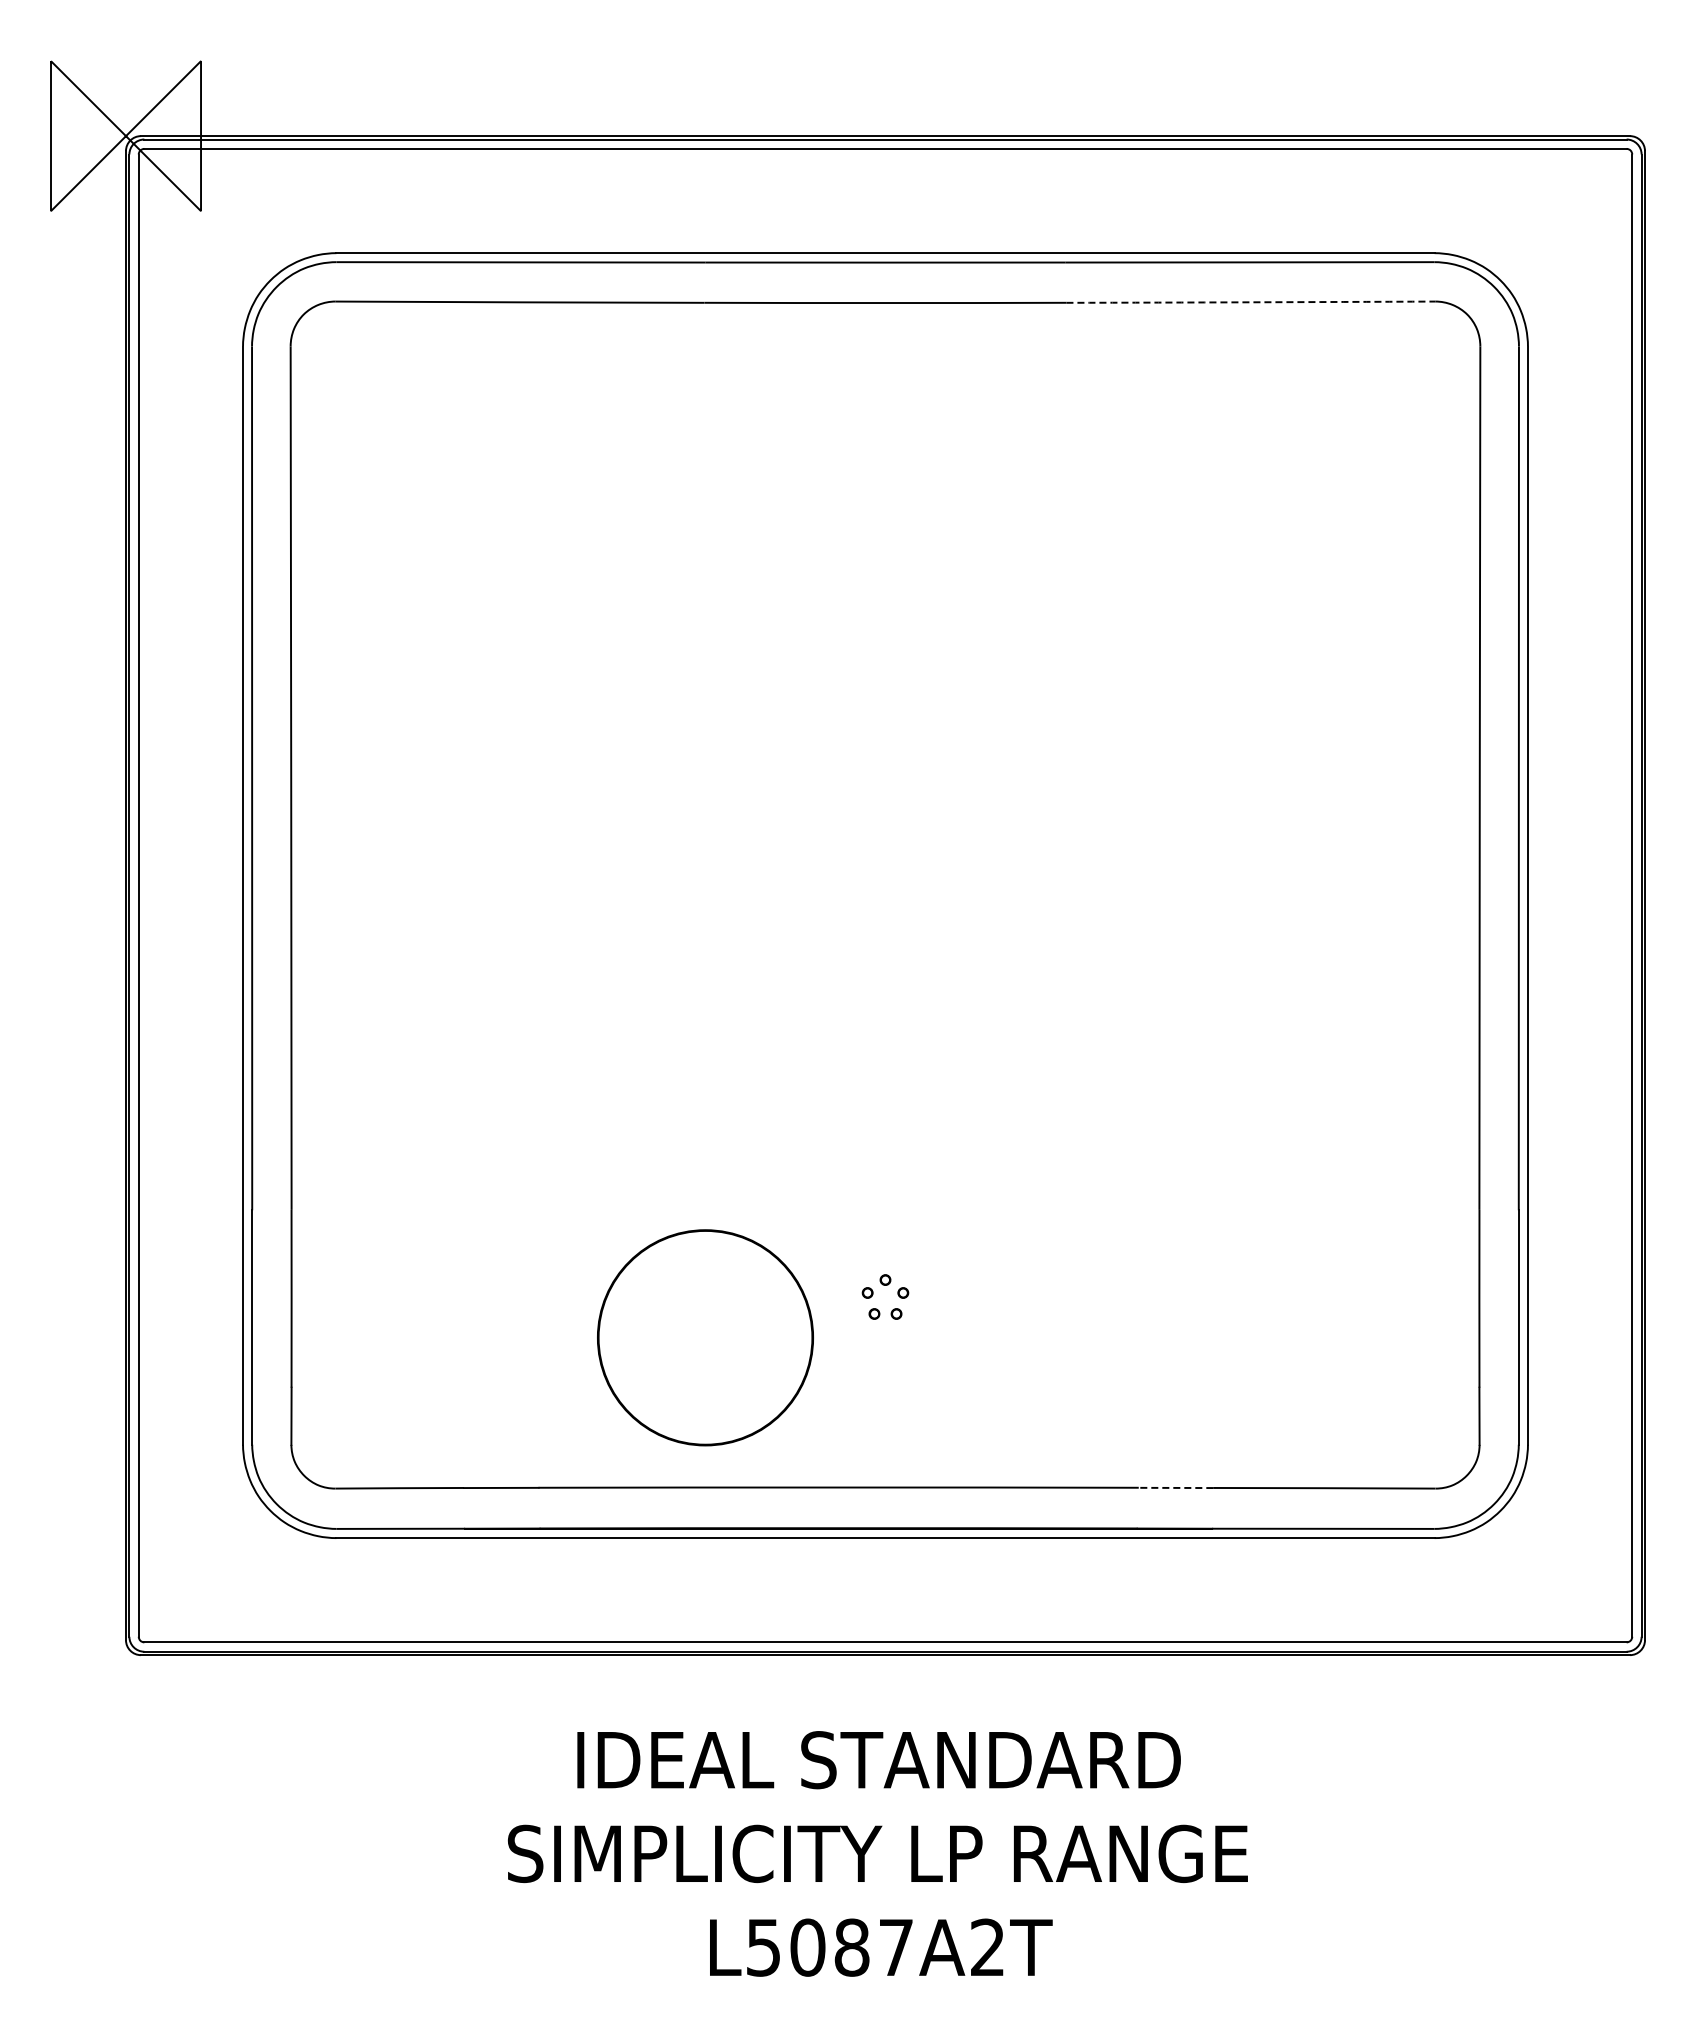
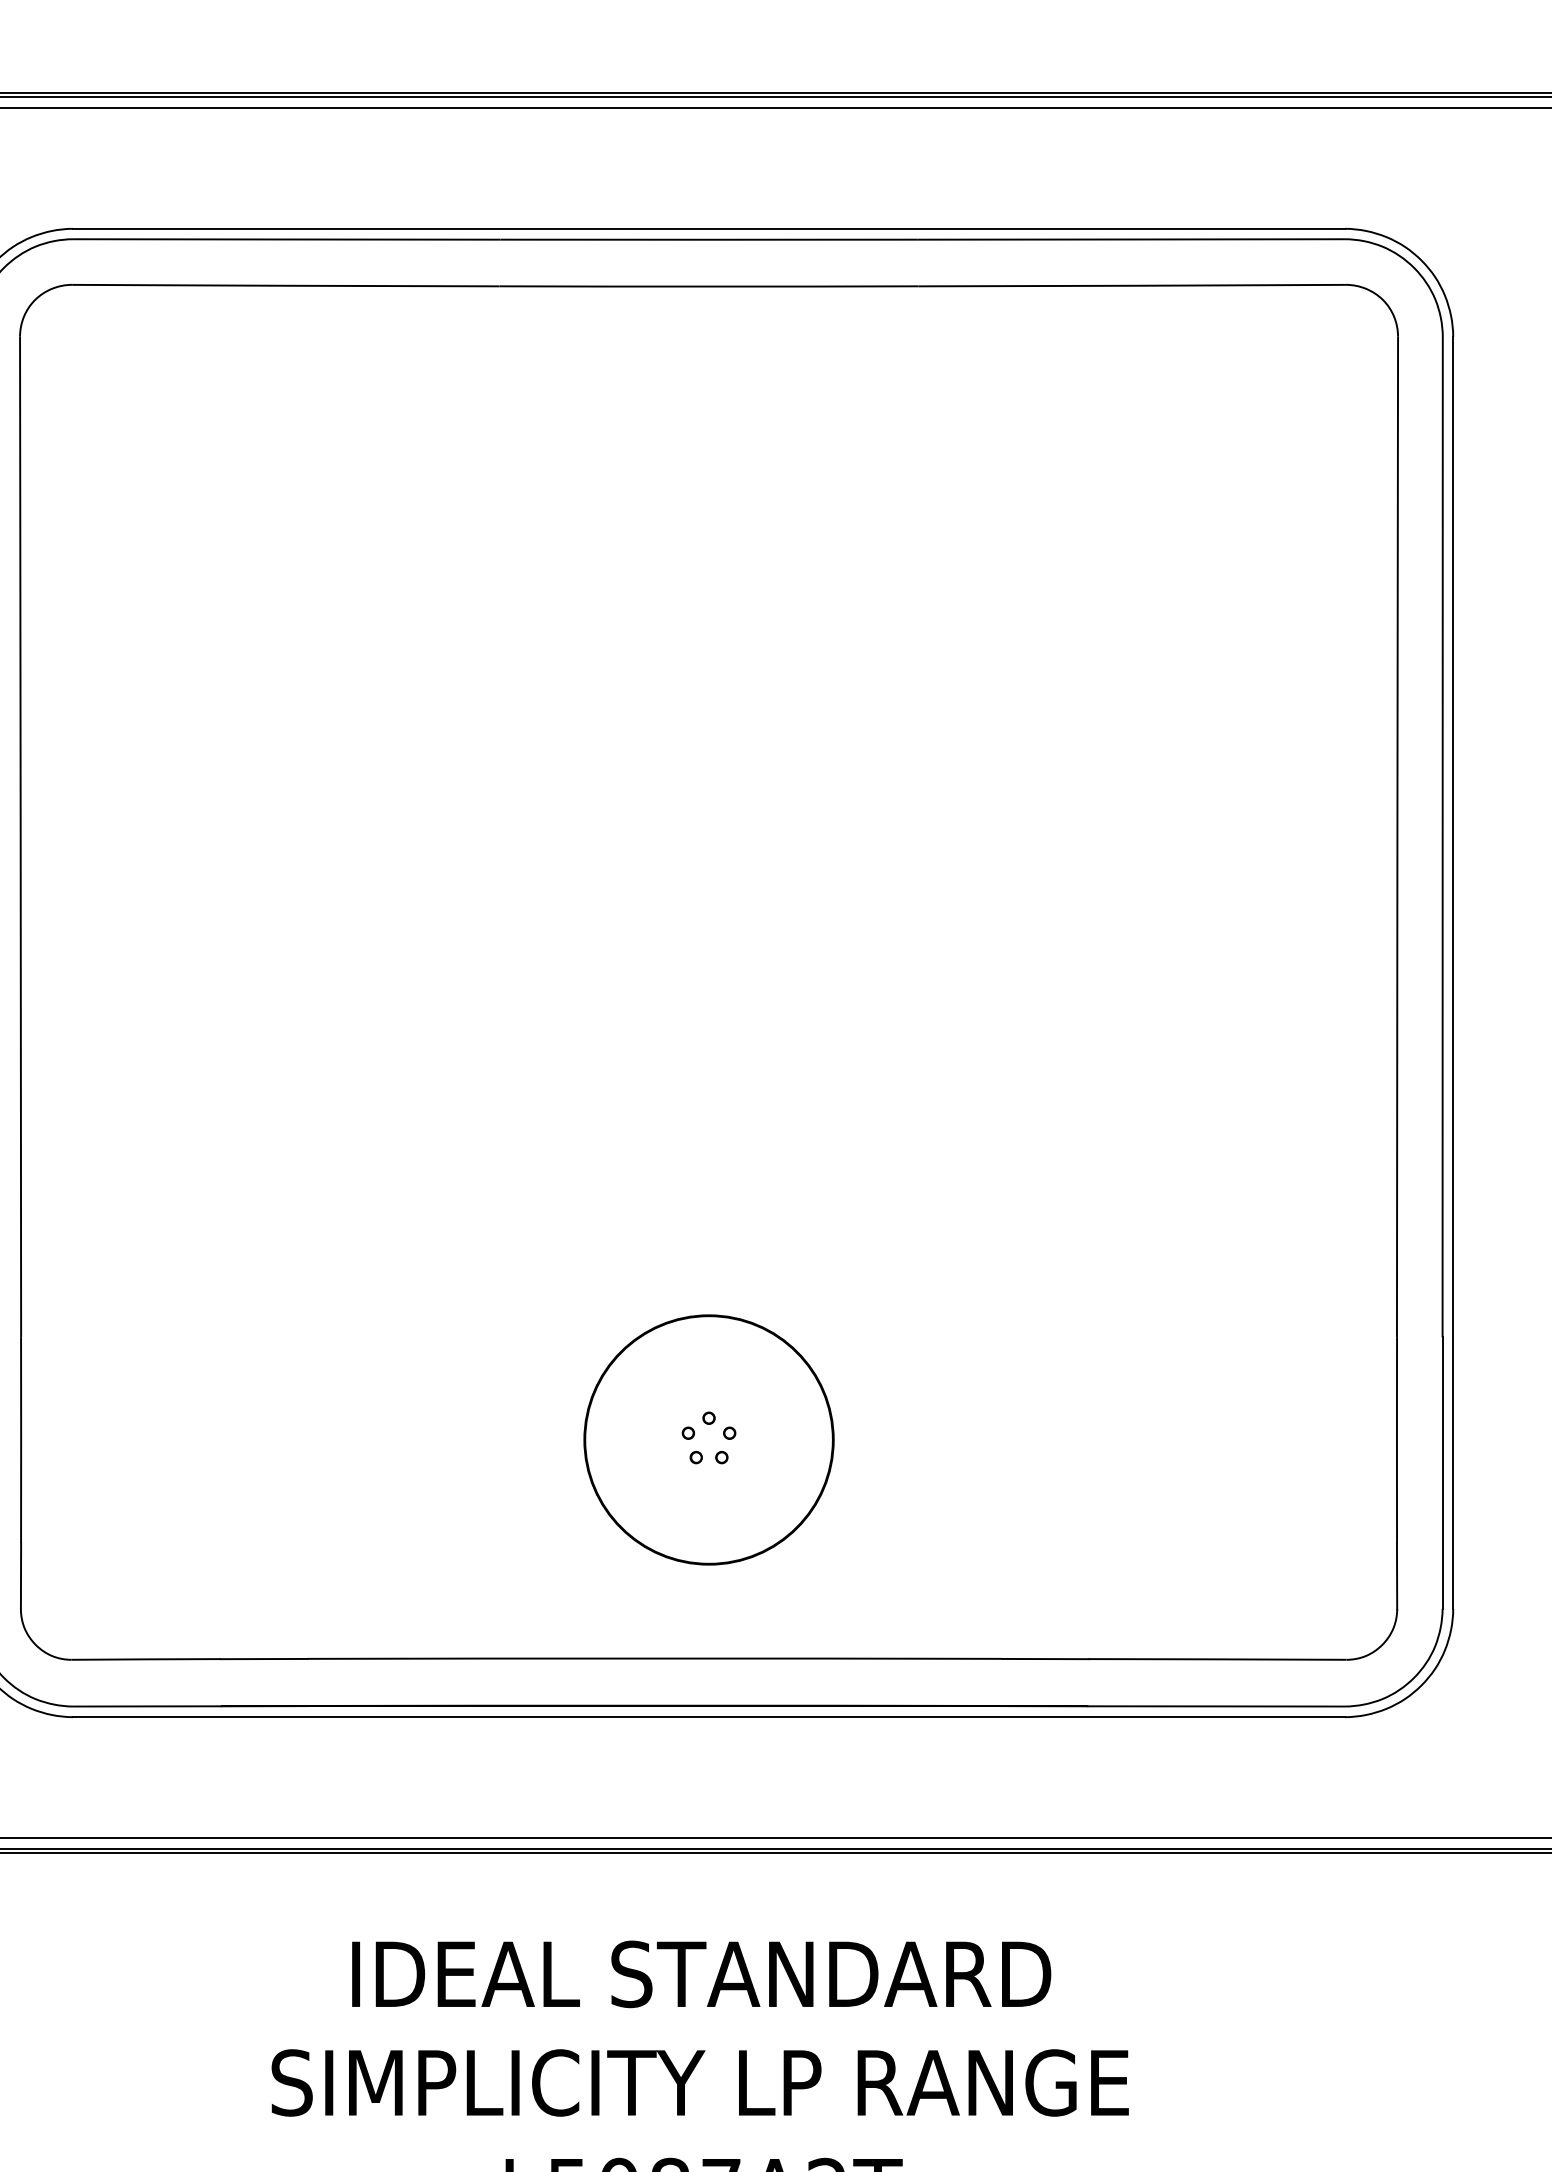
arc: (1250, 302) -> (1131, 285), dashed -> solid
circle: (705, 1337) -> (709, 1439), moved
line: (1175, 1487) -> (1044, 1658), dashed -> solid

